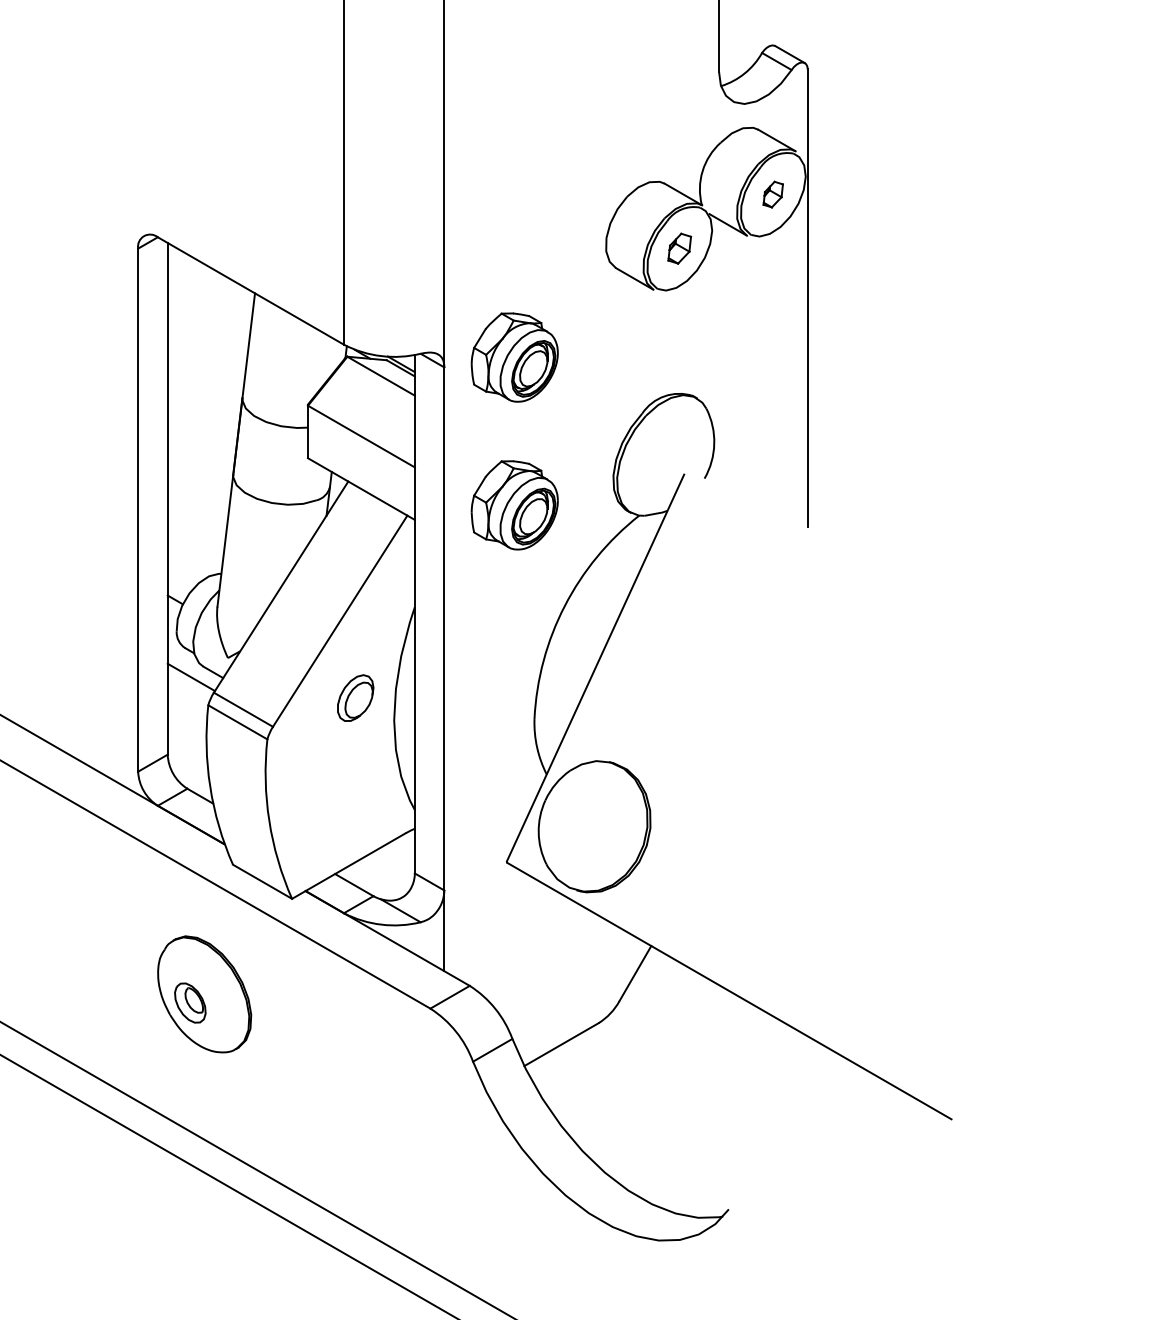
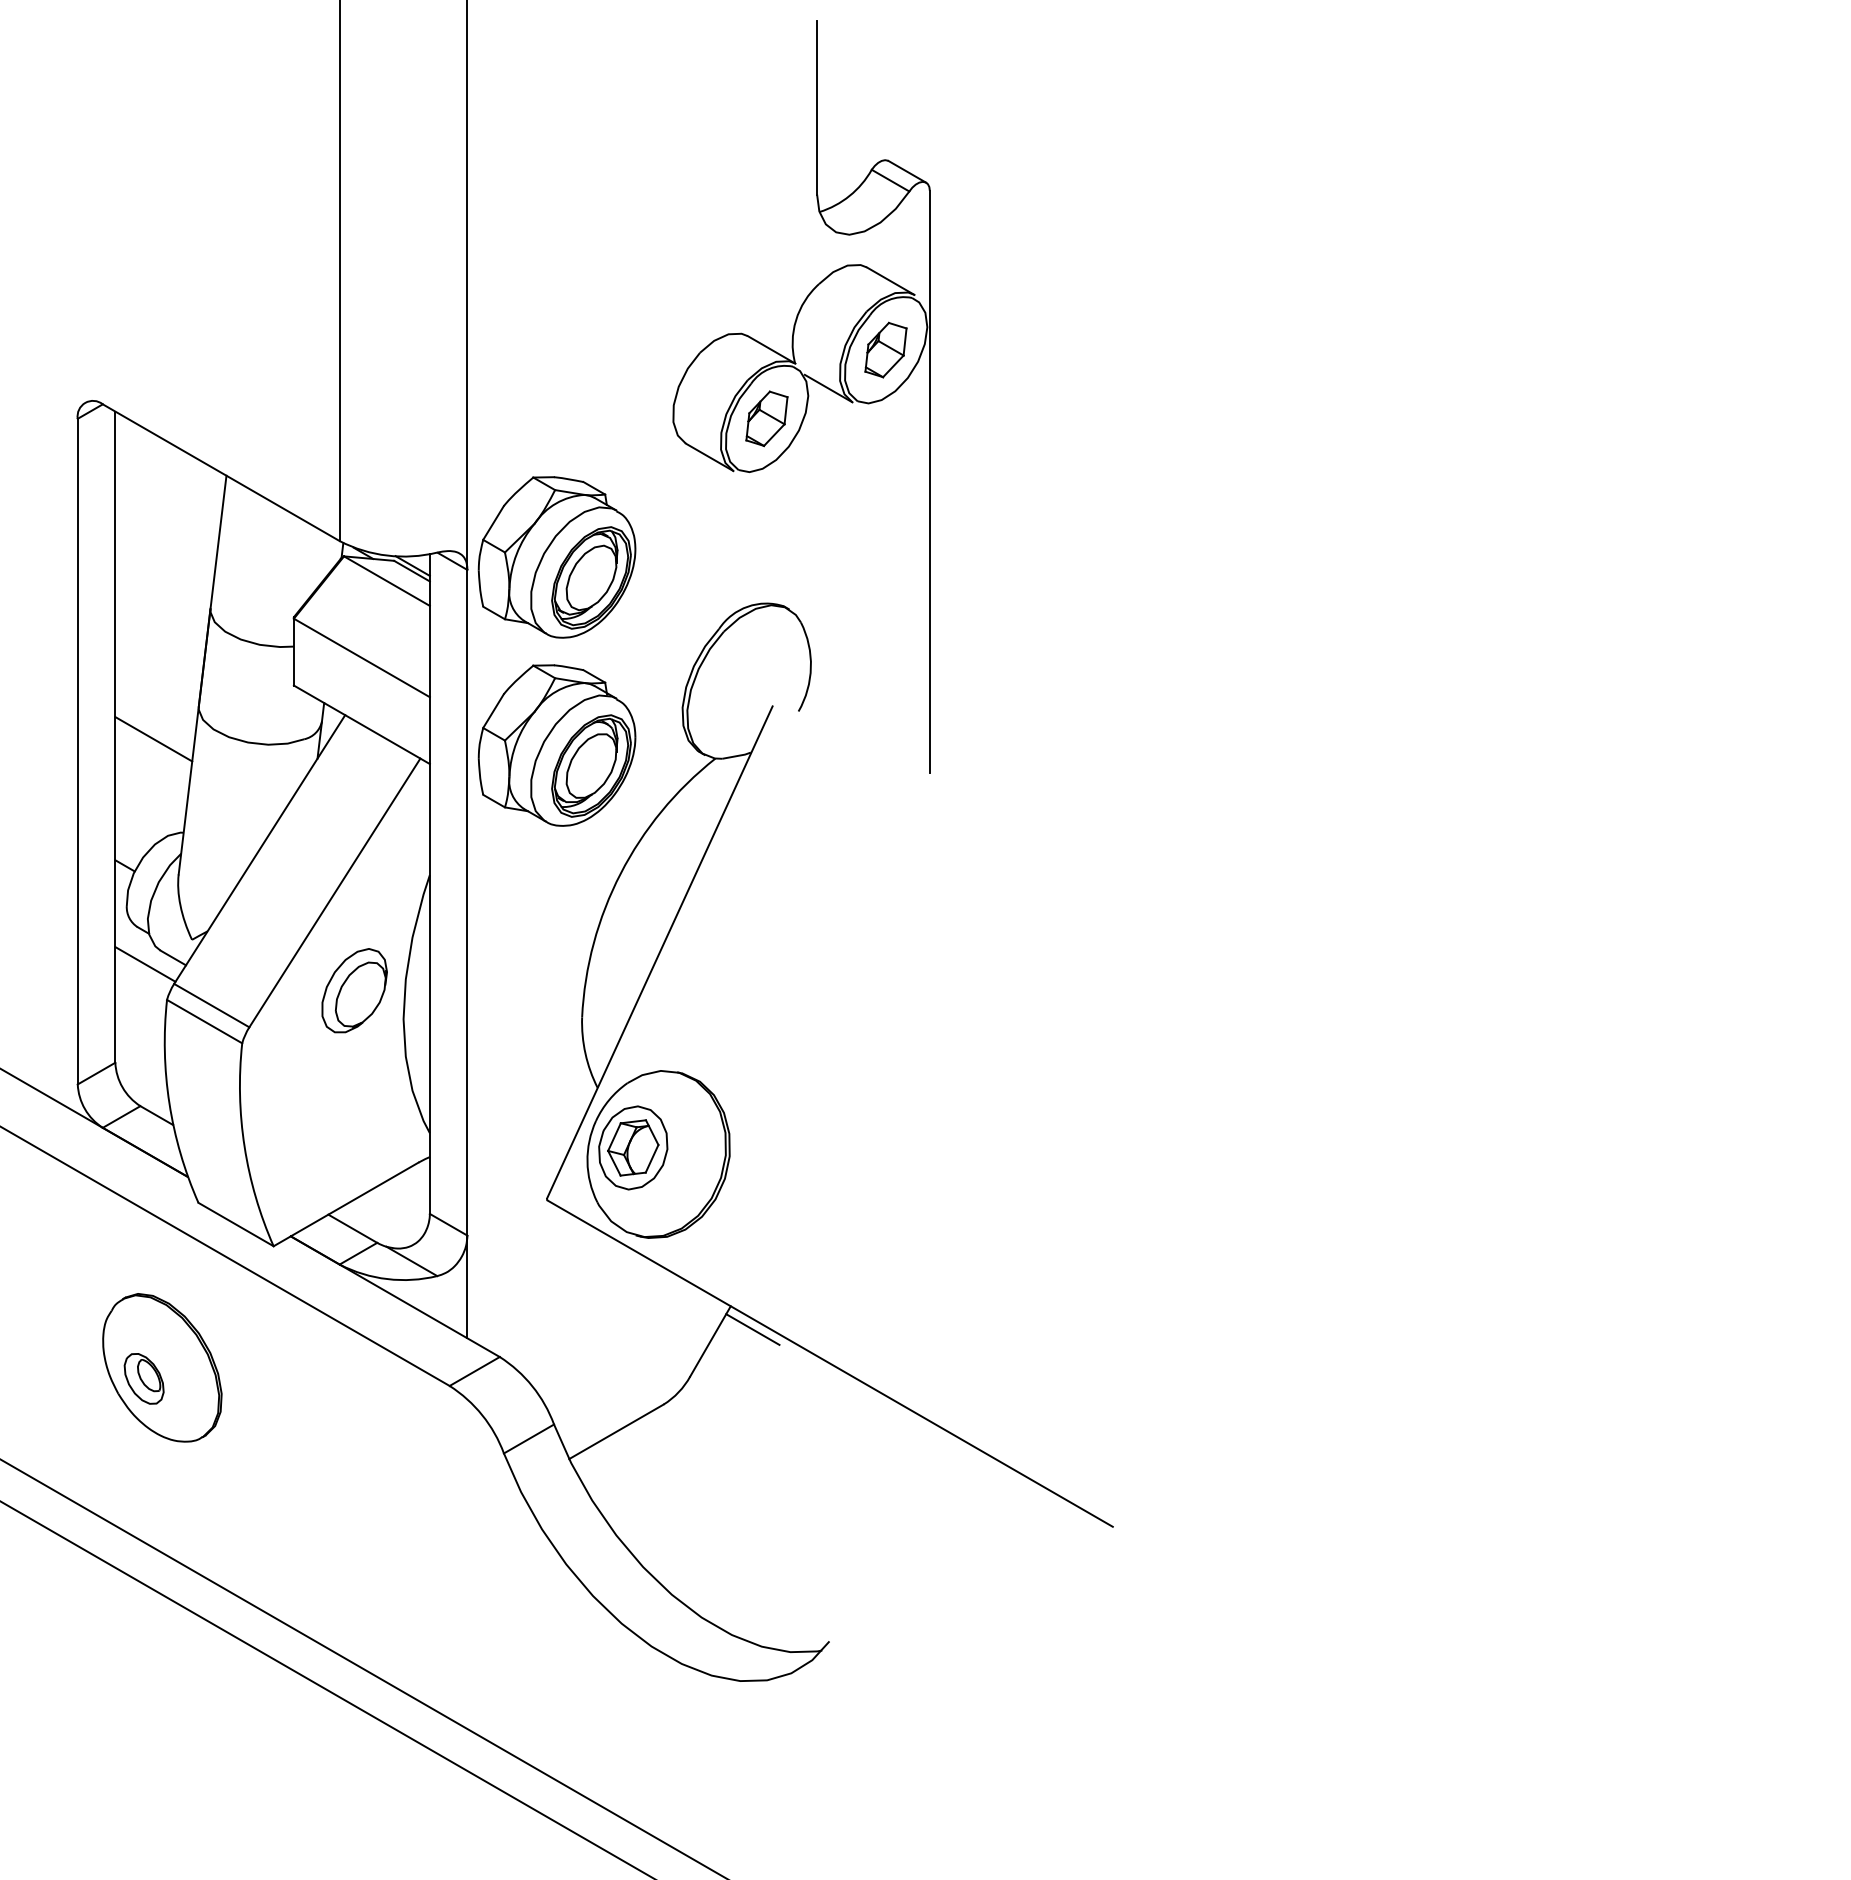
part: (772, 194) -> (885, 349), size x1.67
part: (679, 248) -> (766, 418), size x1.43
part: (514, 357) -> (556, 557), size x1.43
line: (197, 500) -> (153, 739), added
part: (514, 505) -> (556, 745), size x1.43
part: (355, 697) -> (354, 990), size x1.43
part: (574, 821) -> (633, 1147), added
line: (668, 964) -> (752, 1329), added

